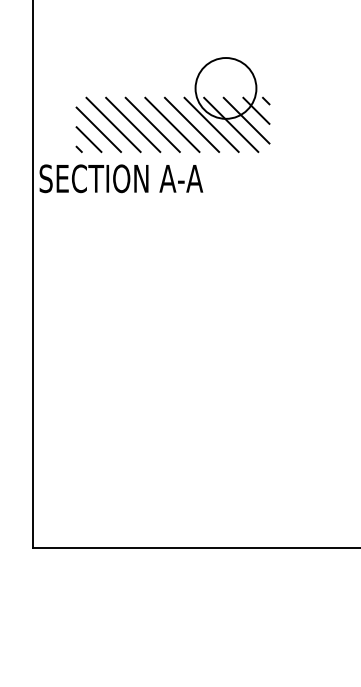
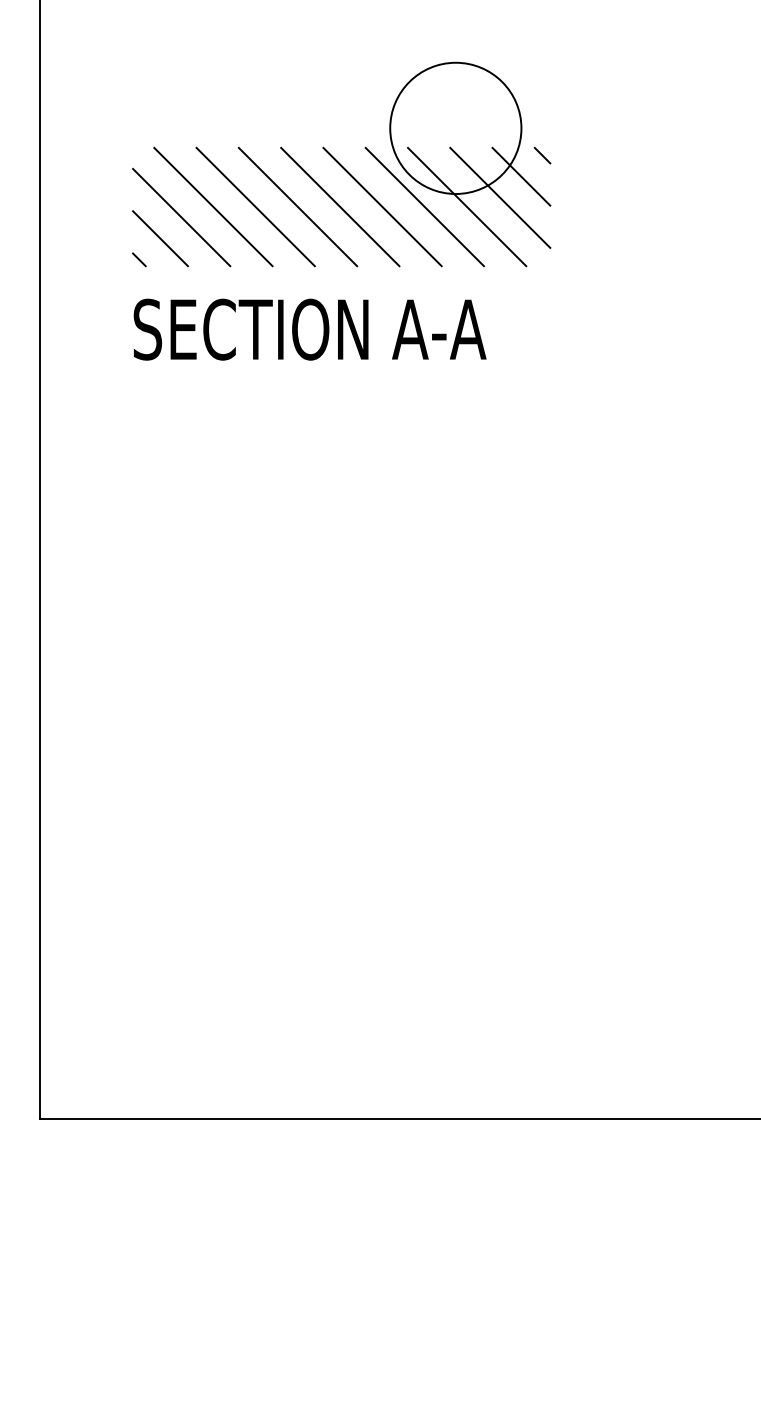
text: (121, 178) -> (310, 329), moved

